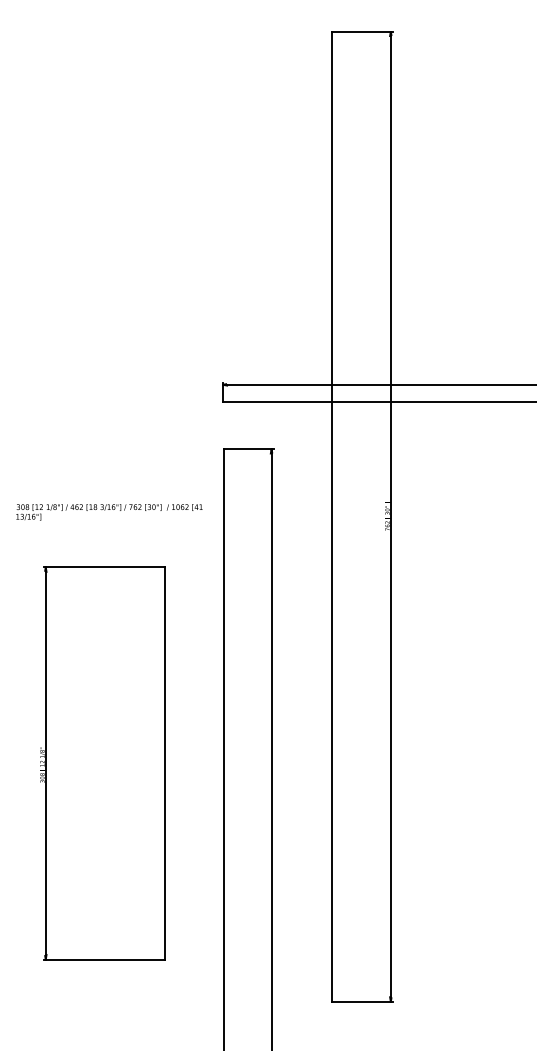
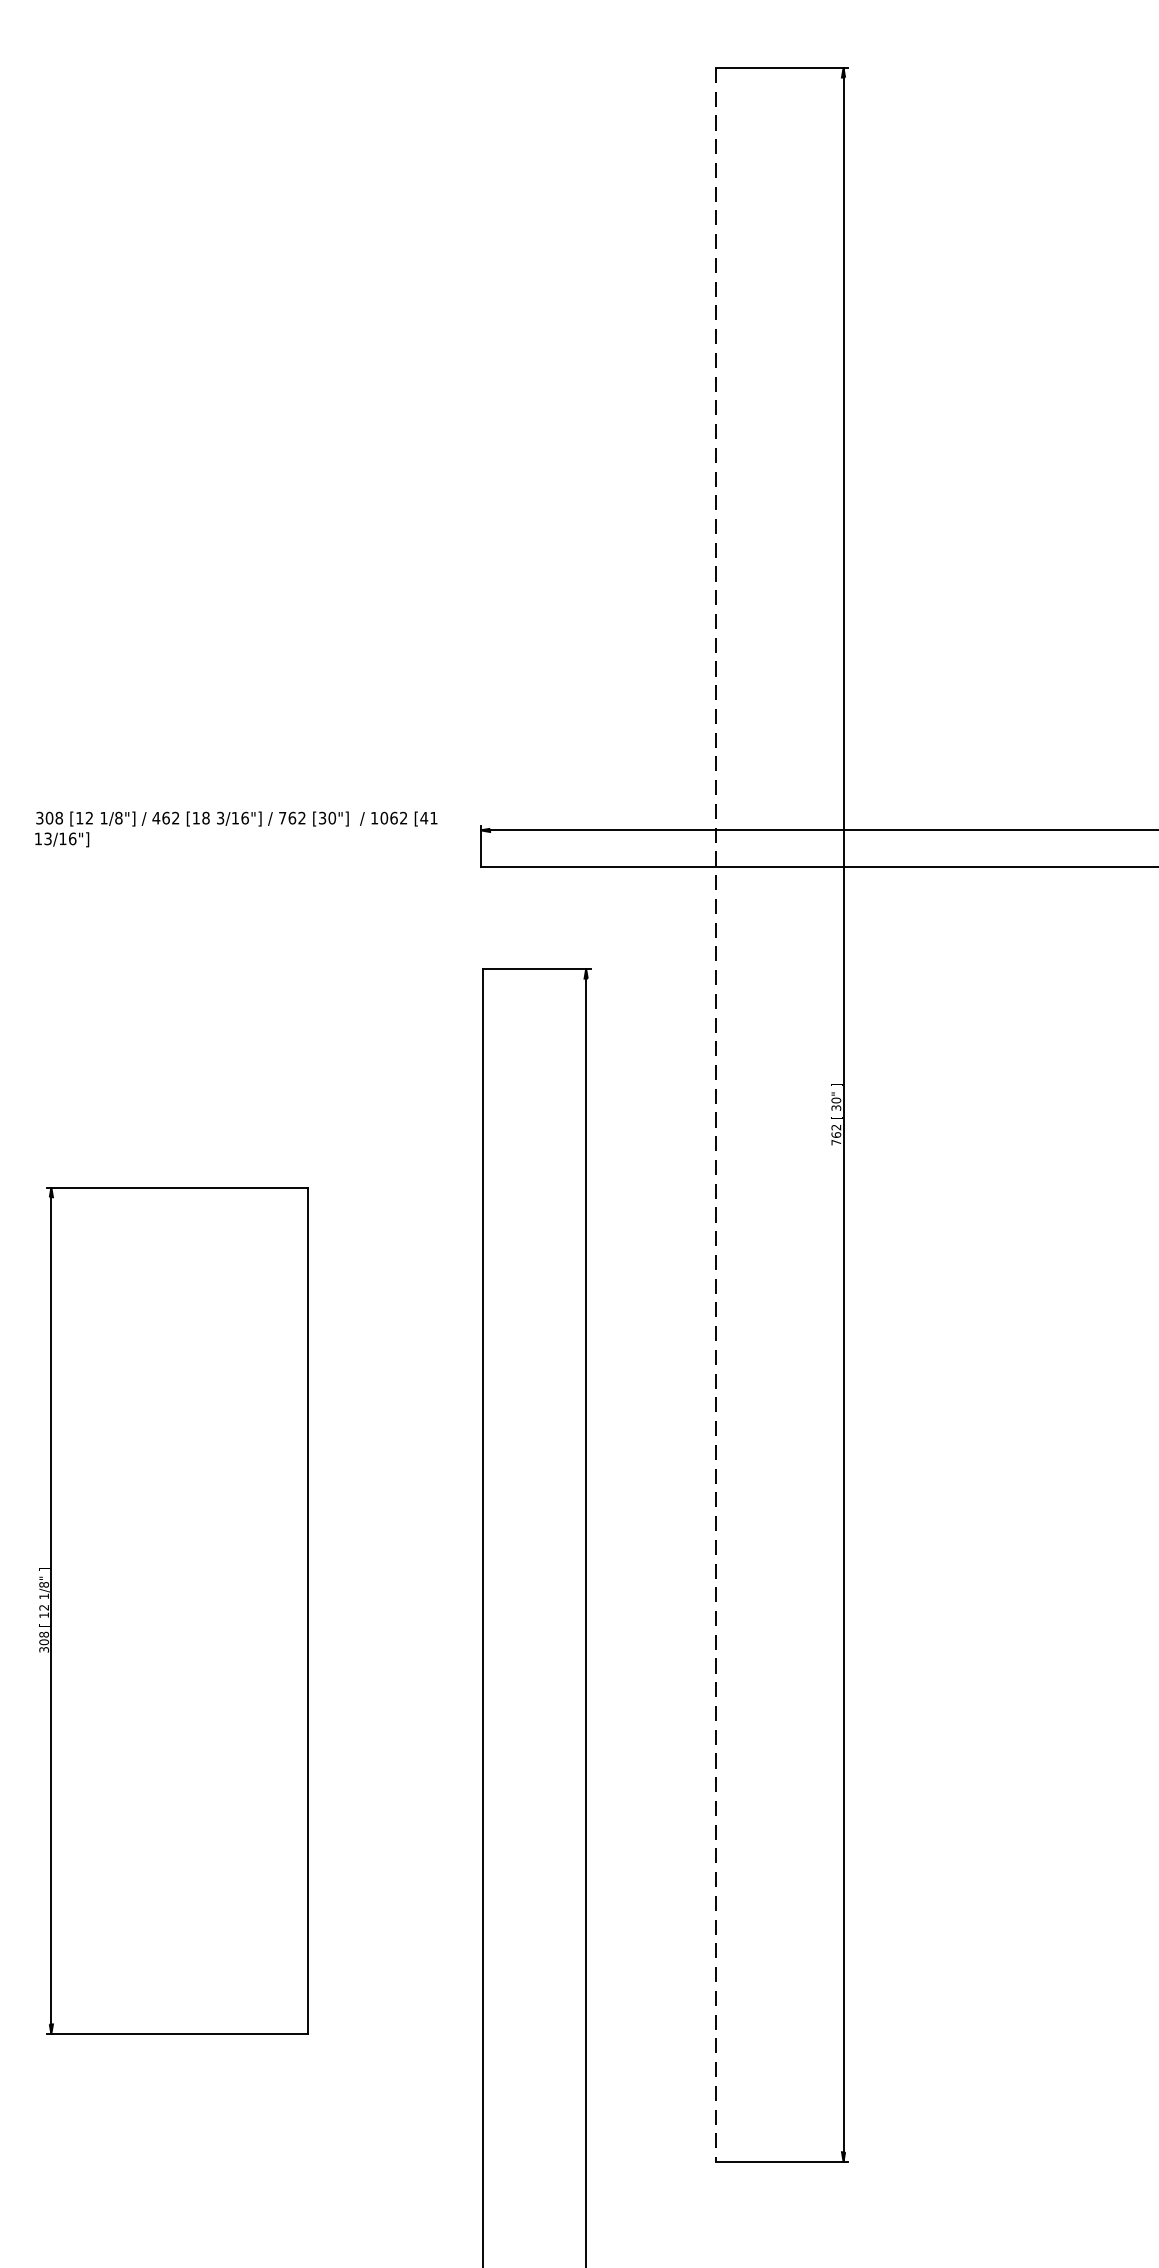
text: (109, 512) -> (236, 829), moved
line: (331, 517) -> (715, 1116), solid -> dashed
part: (102, 763) -> (173, 1610), moved

